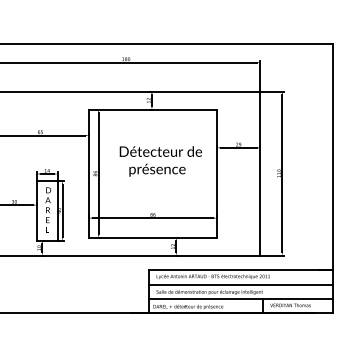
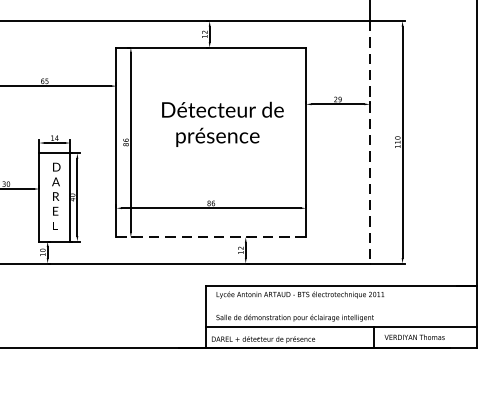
line: (260, 173) -> (370, 142), solid -> dashed
line: (153, 237) -> (211, 236), solid -> dashed
line: (241, 284) -> (342, 306), removed

